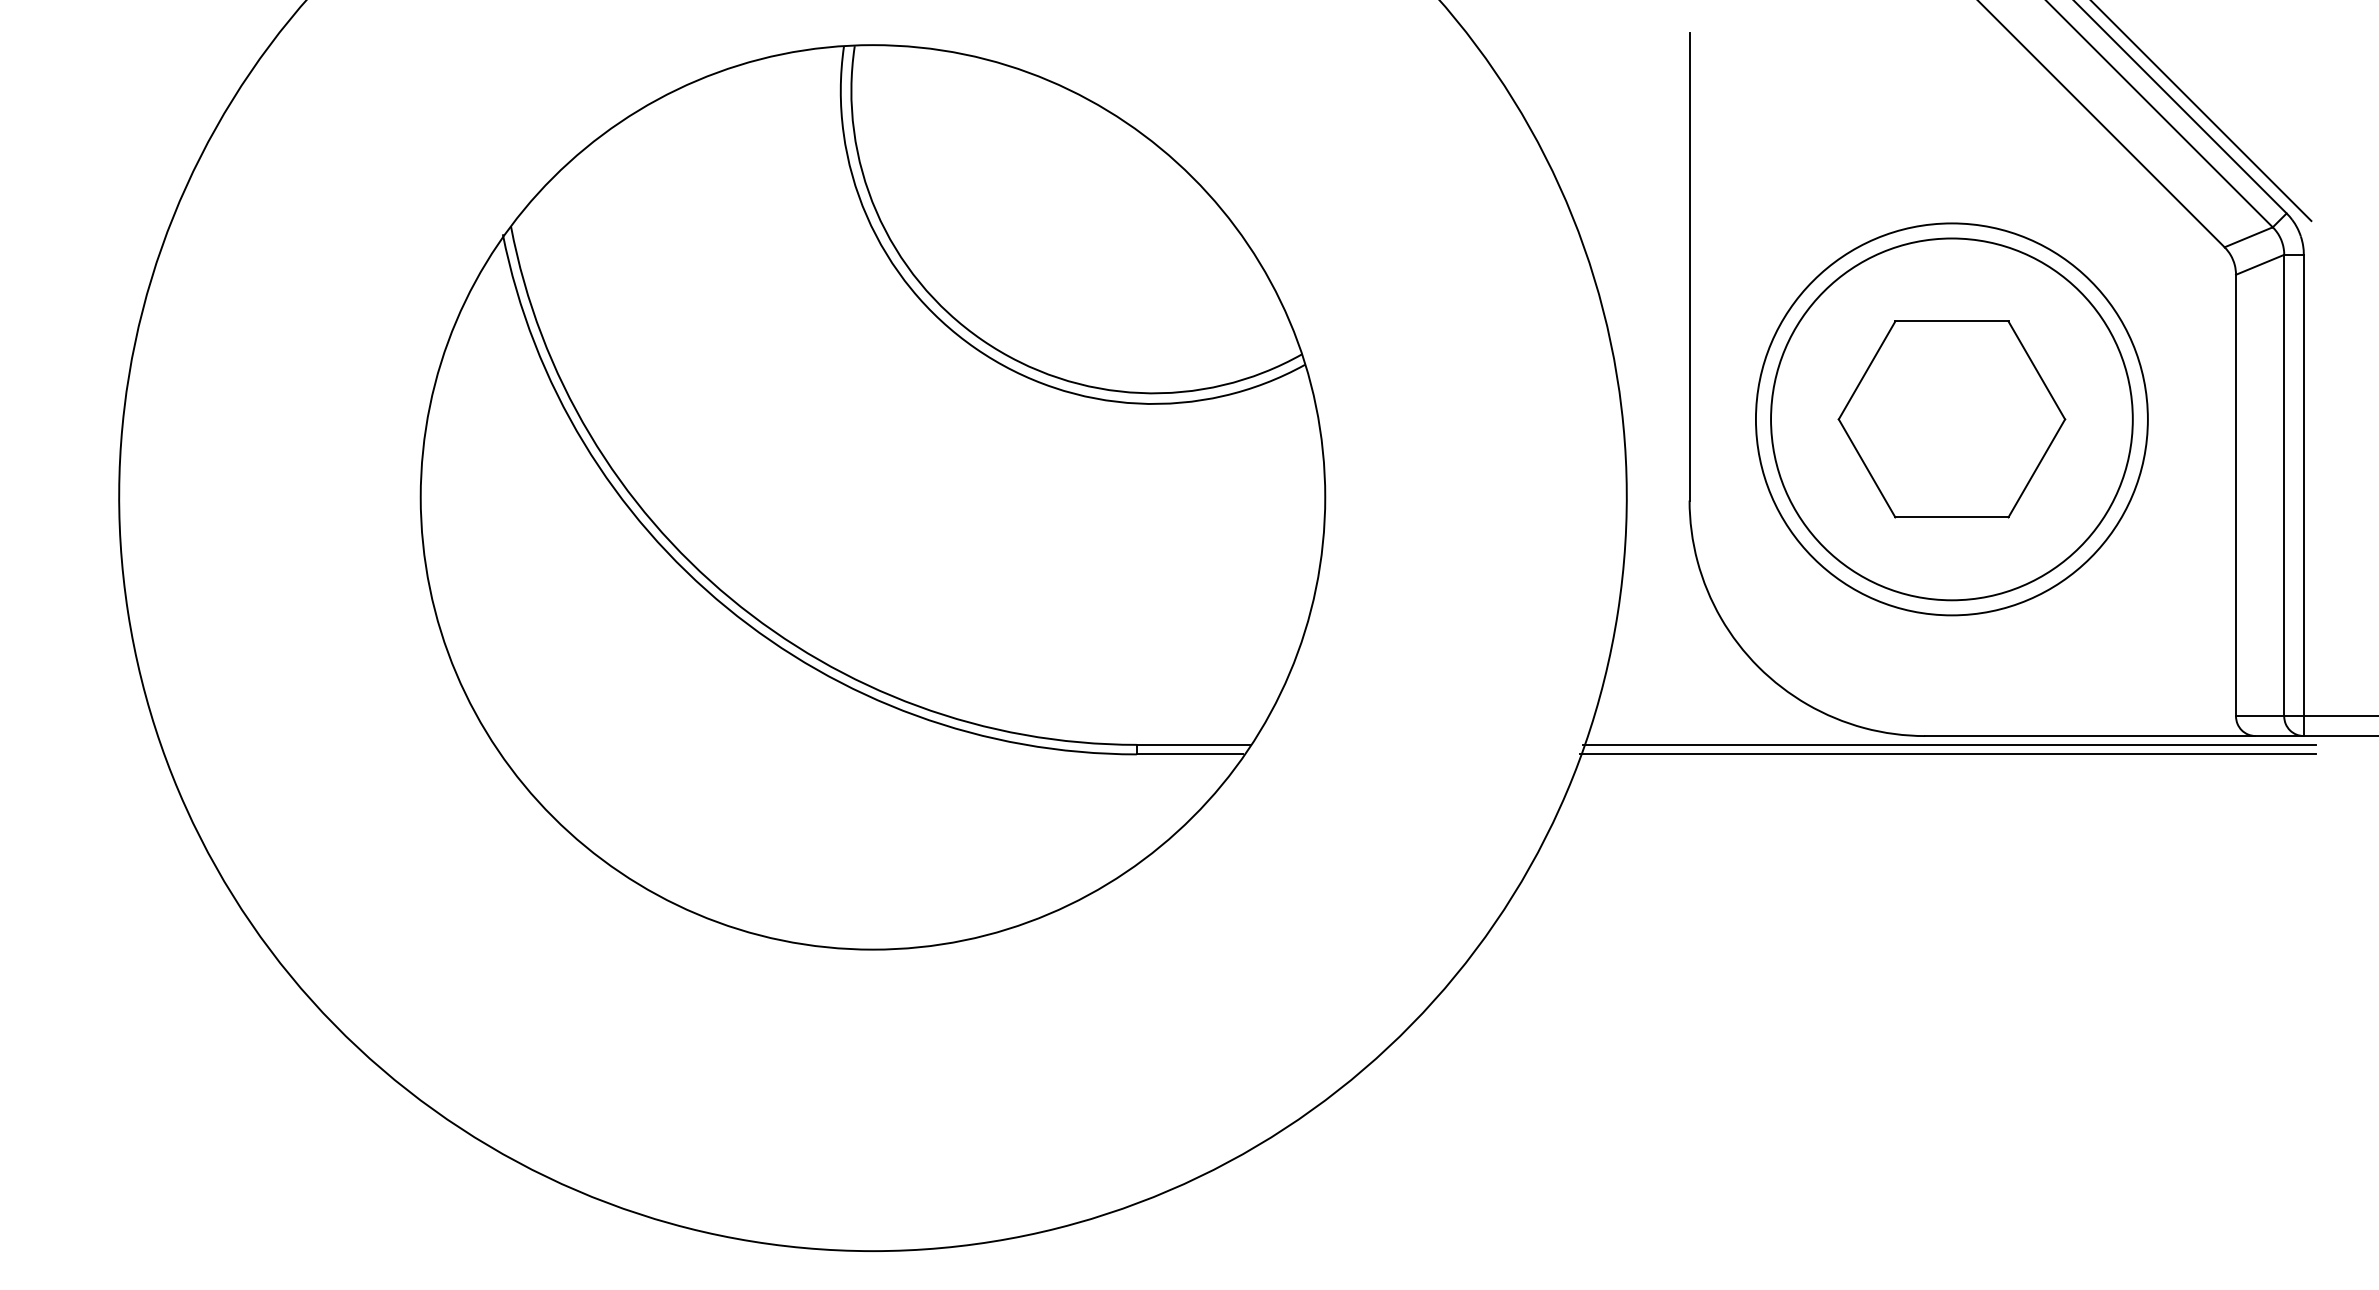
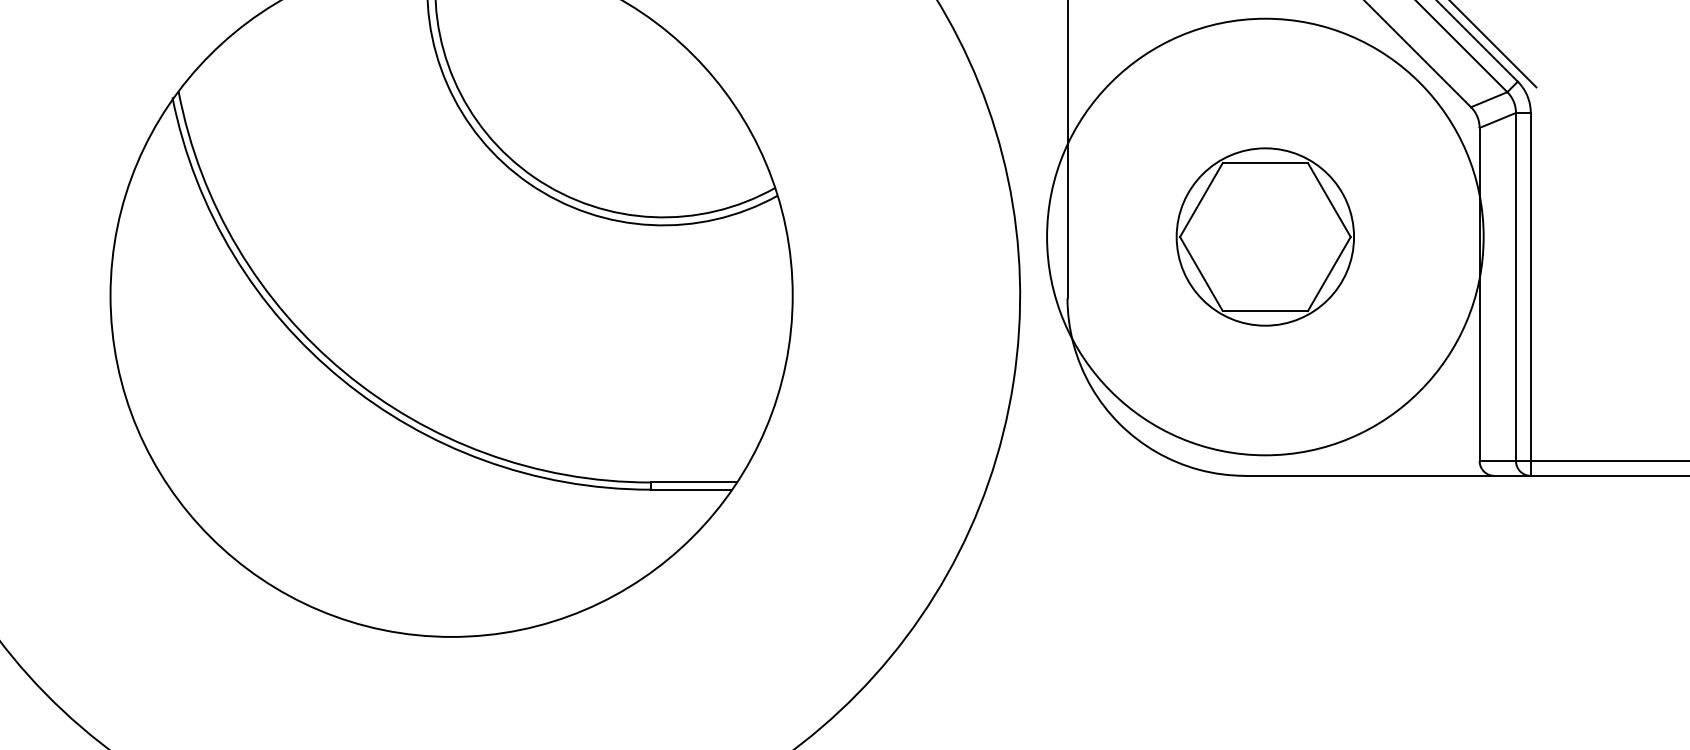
circle: (1951, 419) -> (1265, 237), size x0.6
circle: (1951, 419) -> (1265, 237), size x1.6
line: (1949, 744) -> (1263, 482), removed
line: (1947, 754) -> (1262, 489), removed

